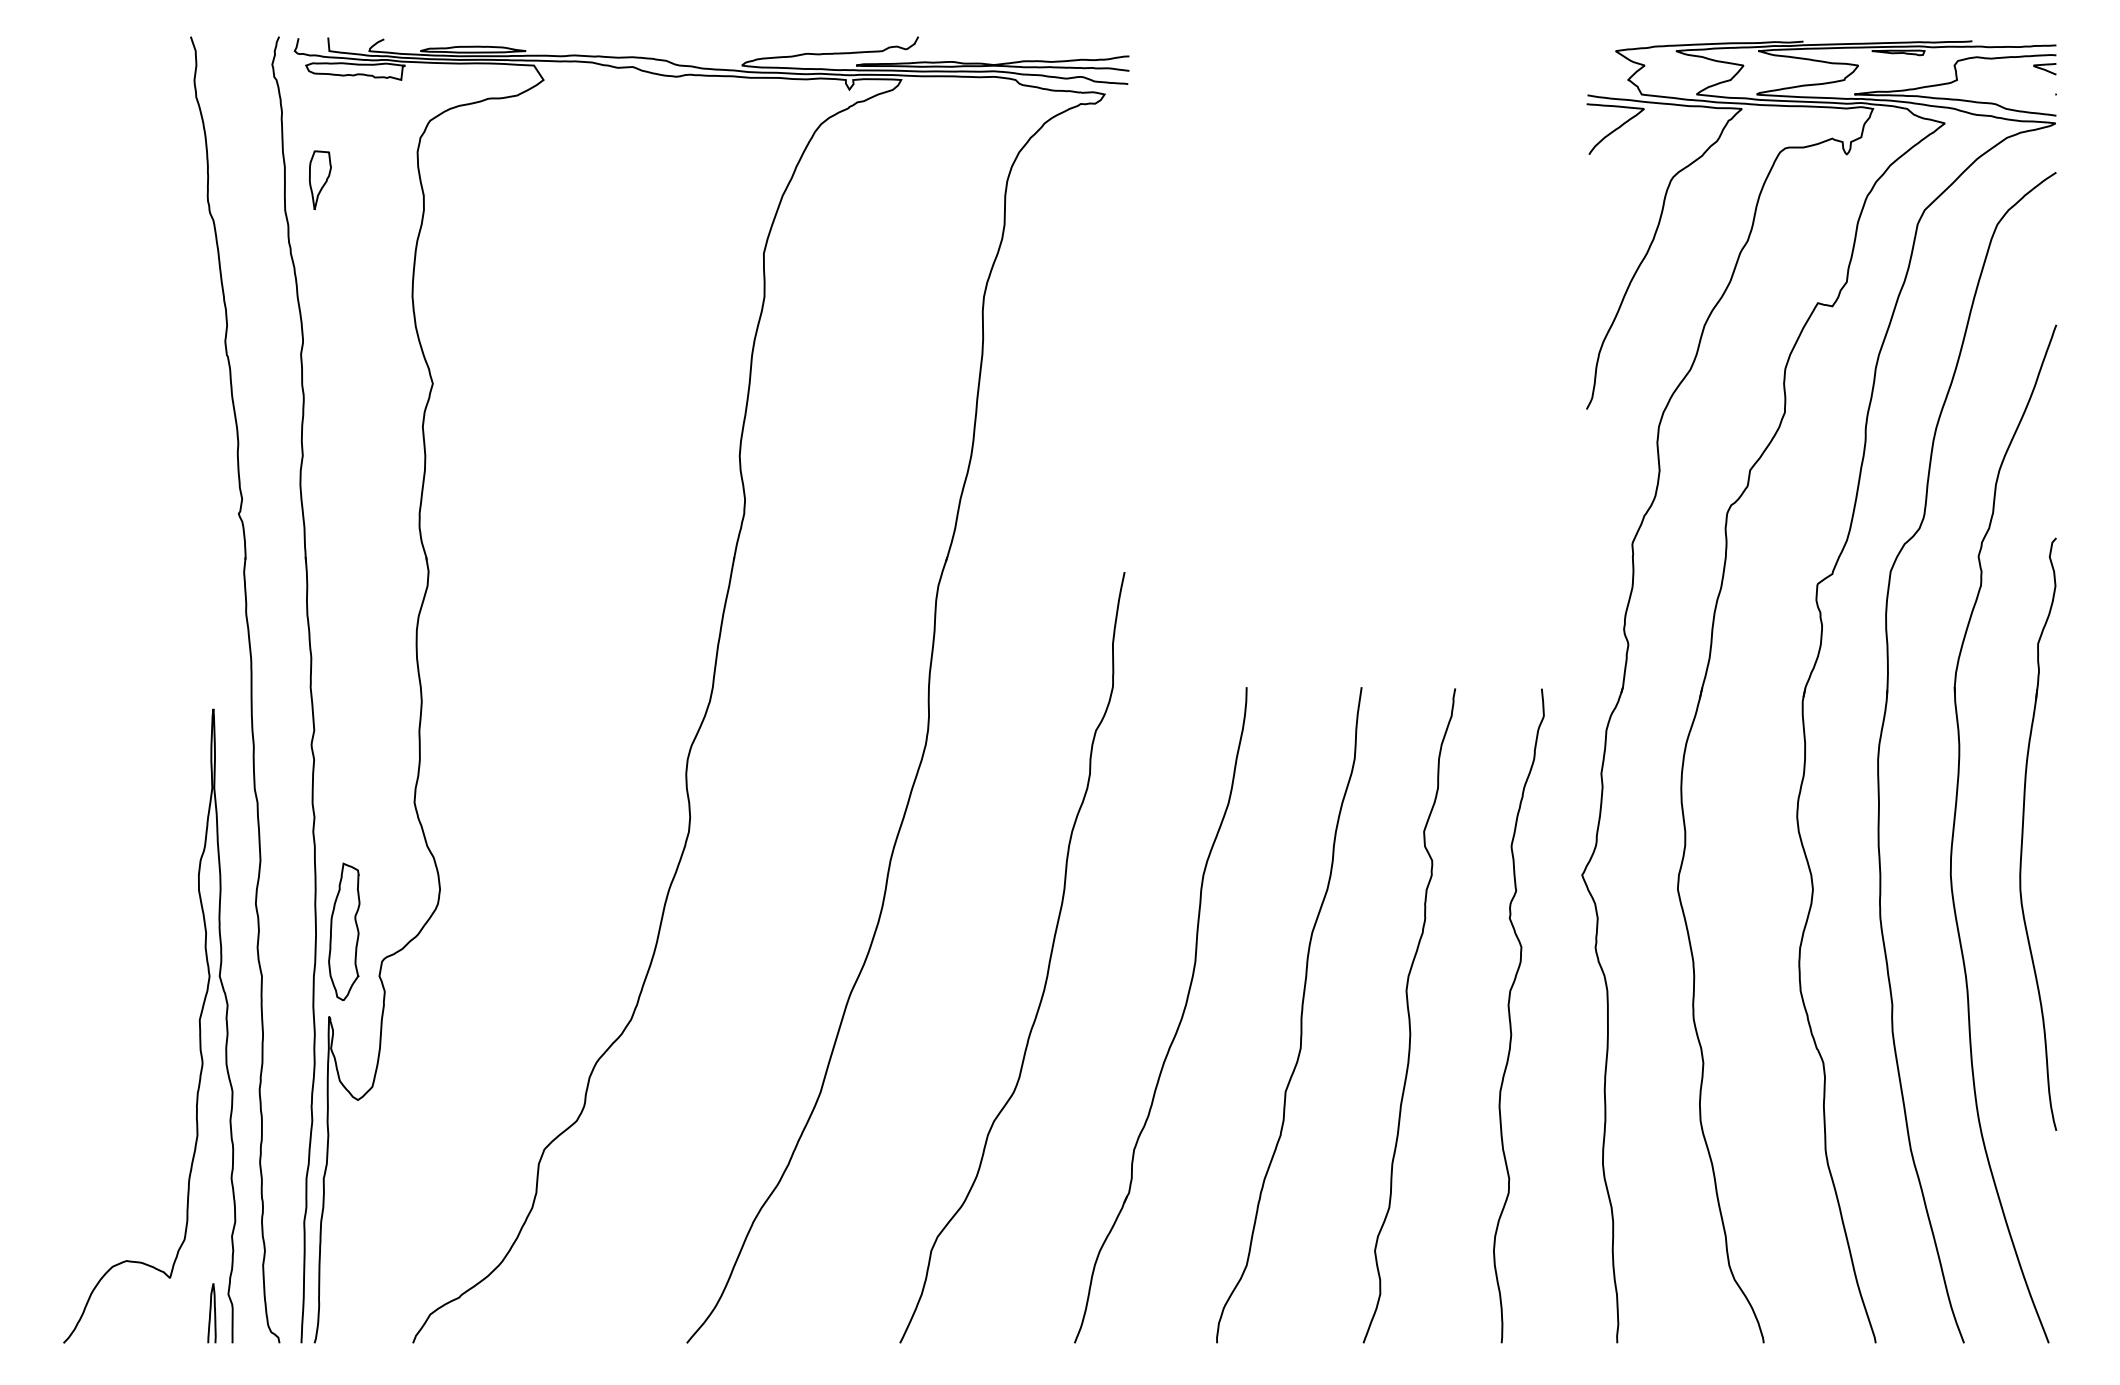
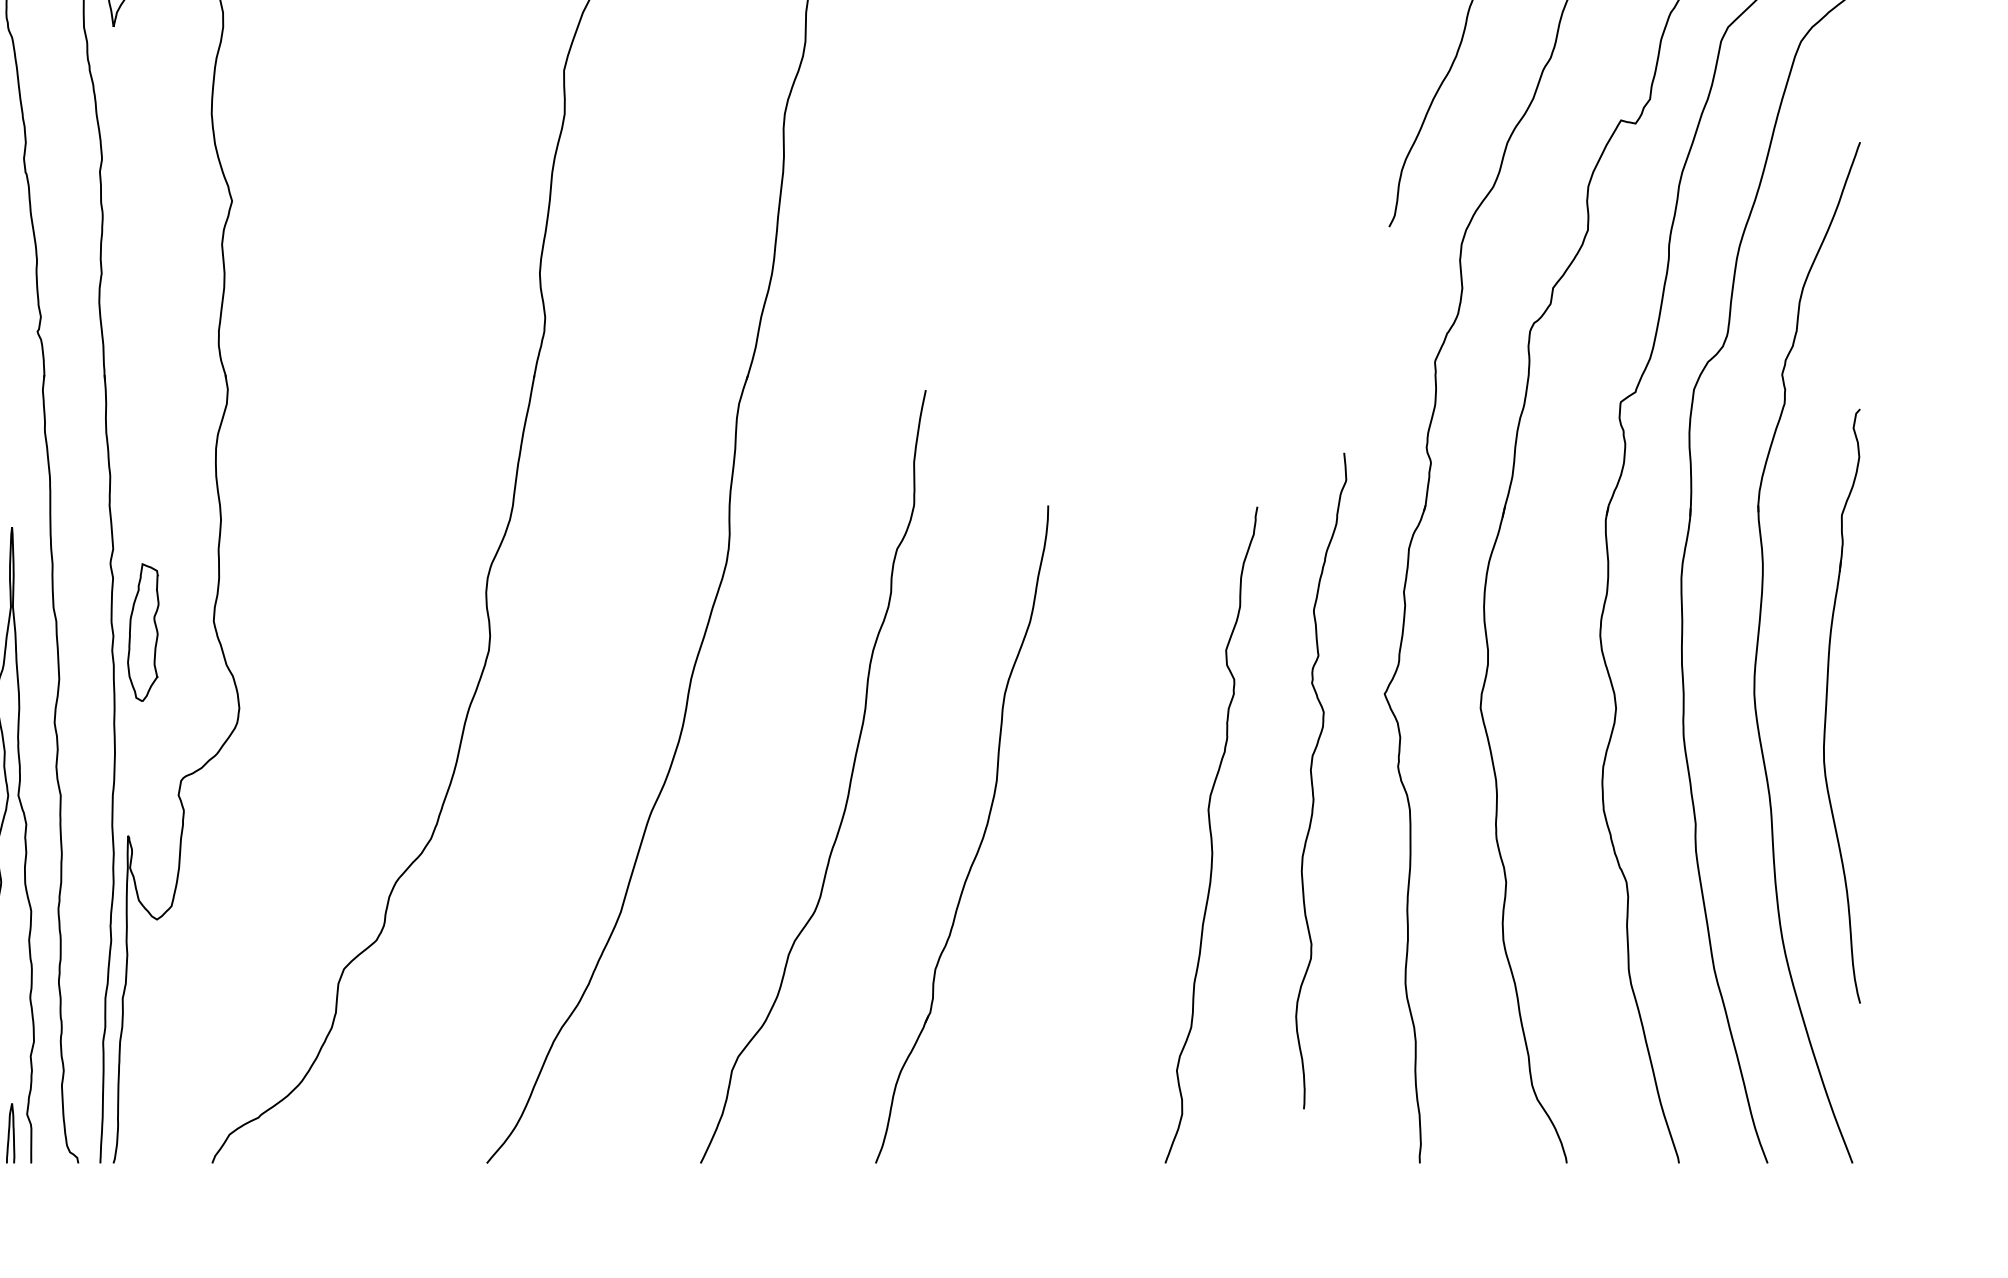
part: (2023, 833) -> (1827, 705), moved
part: (344, 931) -> (143, 632), moved
curve: (1300, 1015) -> (1102, 834), removed
curve: (1510, 1015) -> (1312, 780), moved

